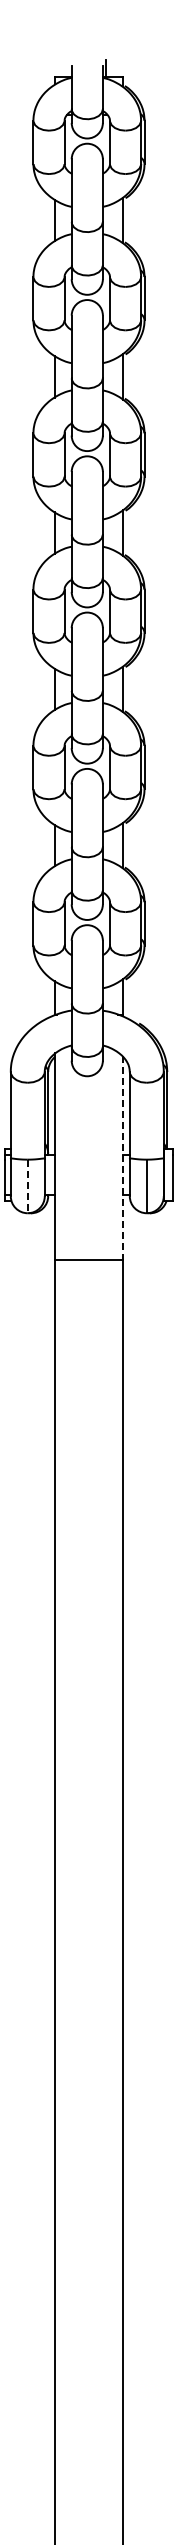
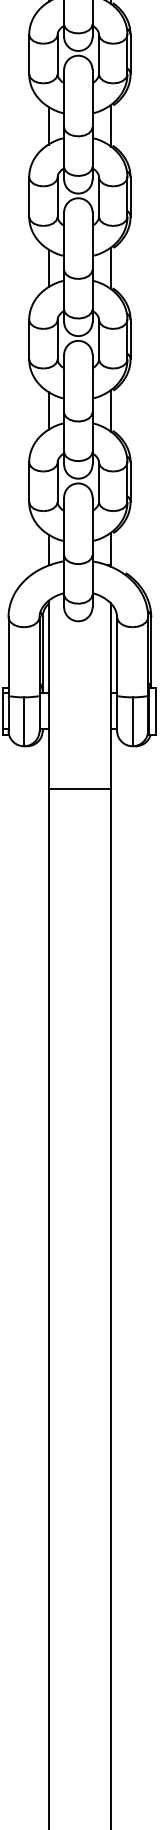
line: (123, 1158) -> (111, 696), dashed -> solid
line: (27, 1186) -> (23, 721), dashed -> solid

